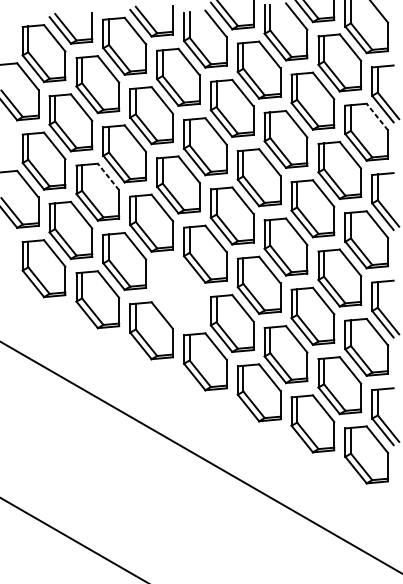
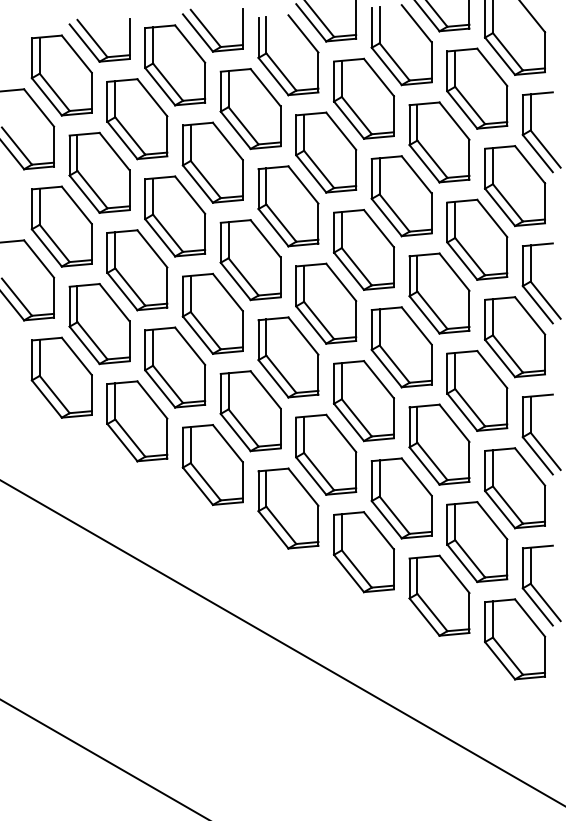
line: (377, 116) -> (530, 164), dashed -> solid
line: (108, 176) -> (152, 248), dashed -> solid
part: (178, 292) -> (250, 411), added

